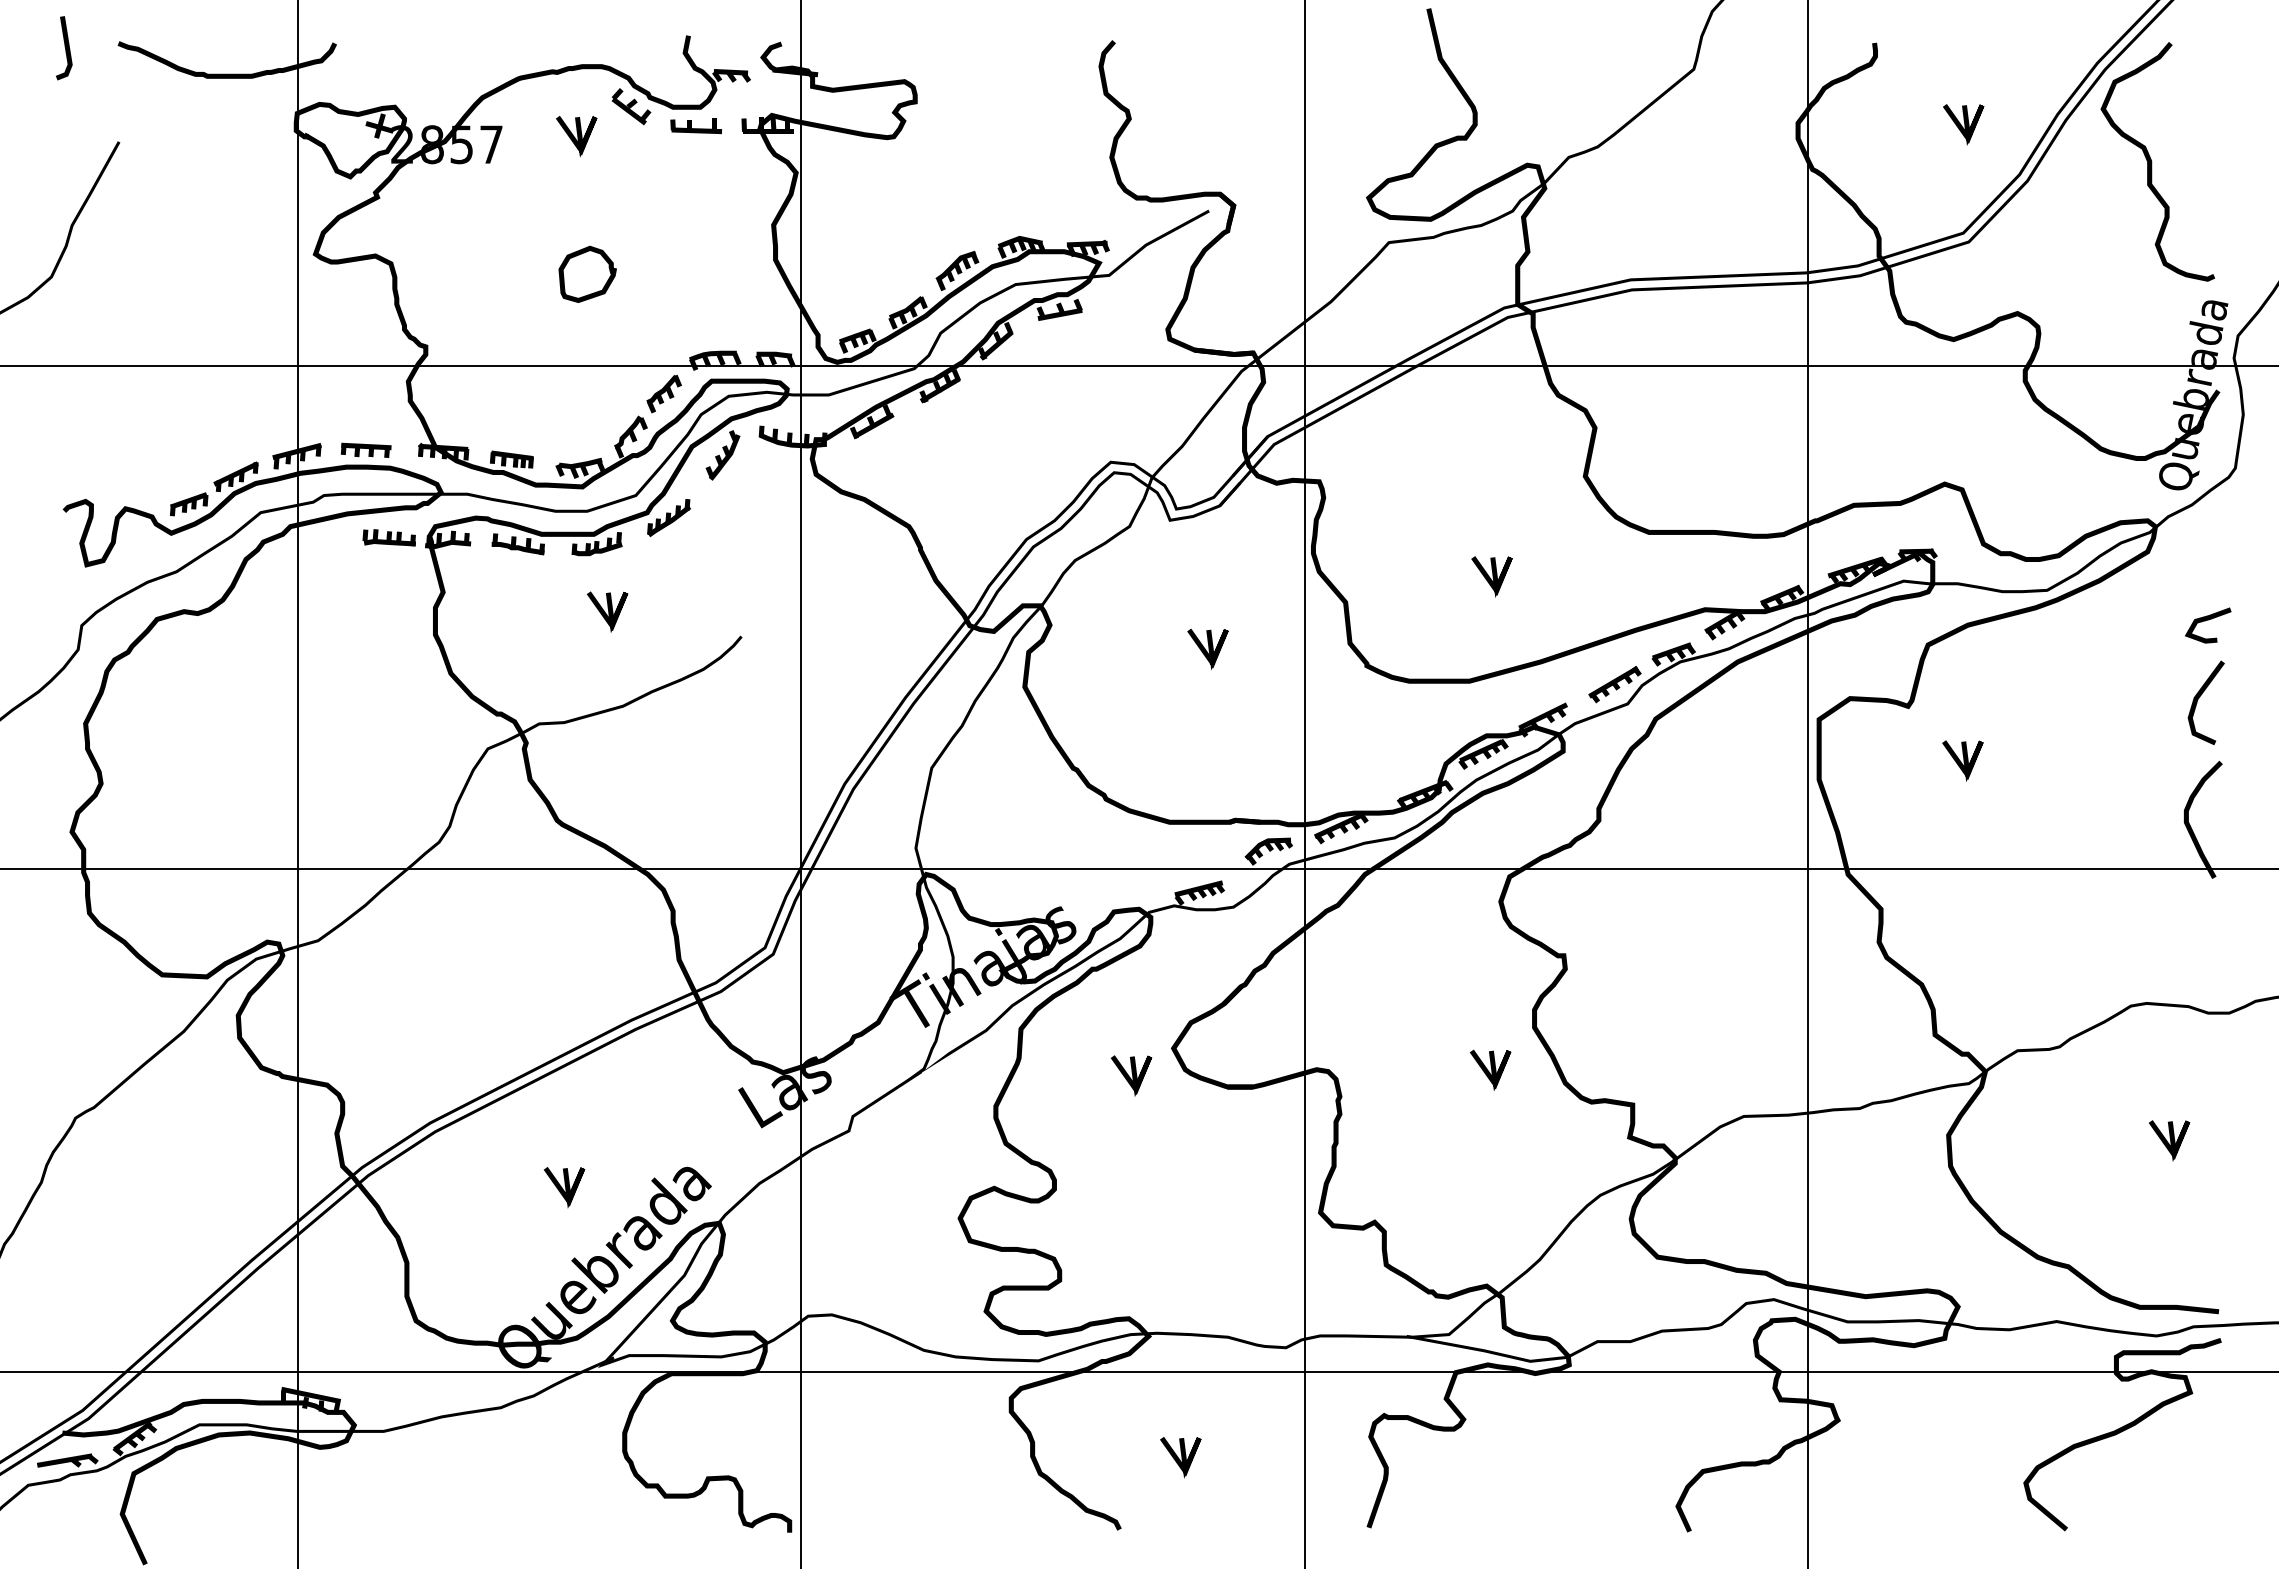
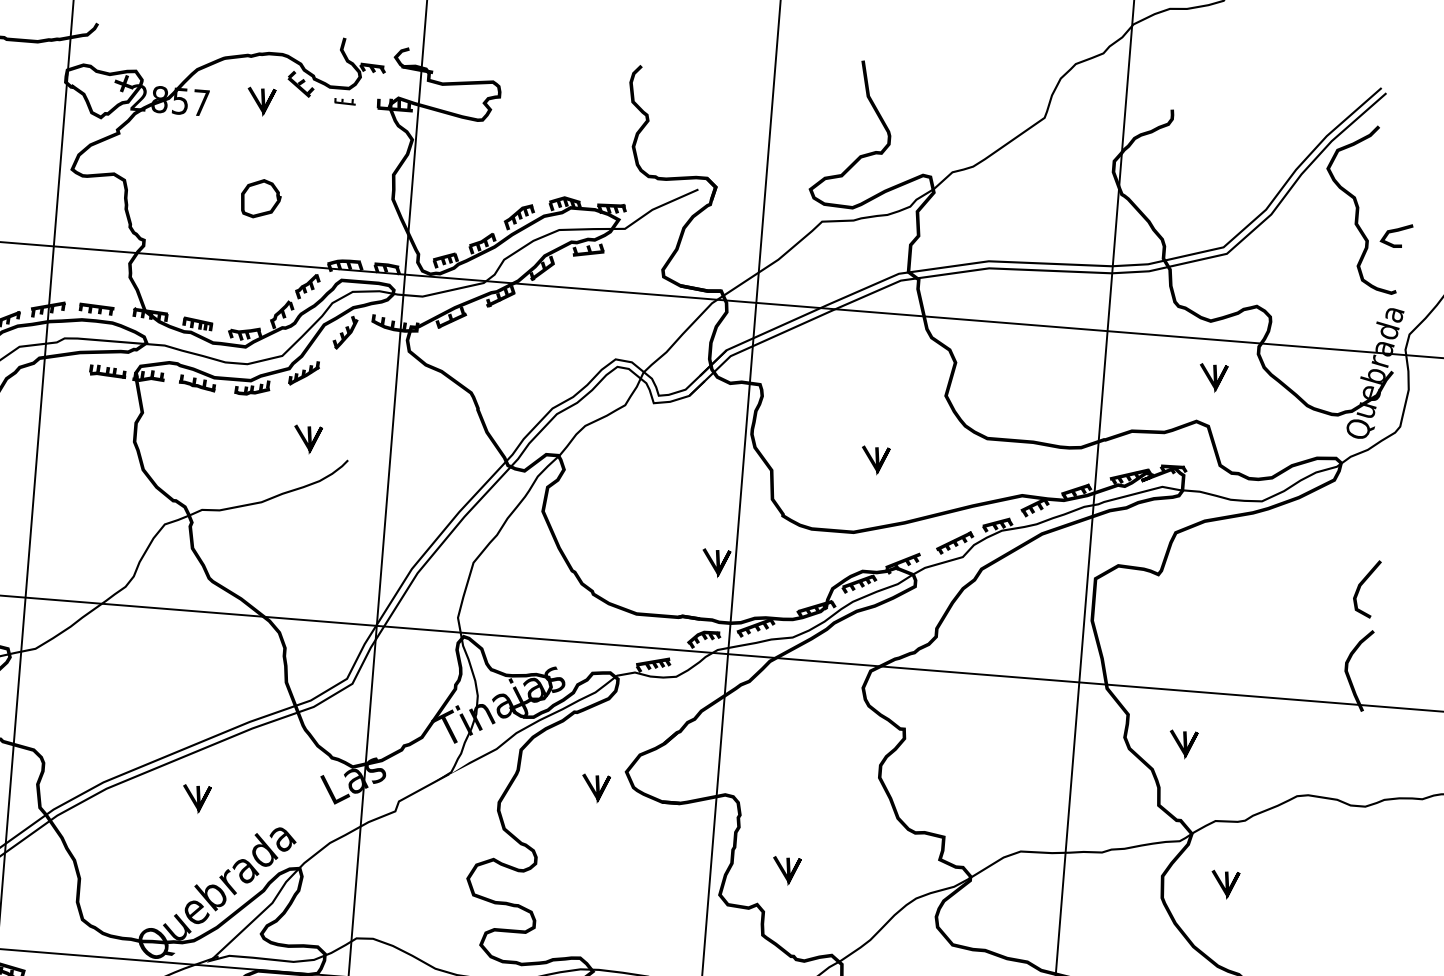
line: (1964, 124) -> (1213, 378), moved
part: (695, 126) -> (344, 101), size x0.6
line: (608, 611) -> (308, 439), moved
curve: (2208, 620) -> (1397, 232), moved
line: (1208, 649) -> (716, 563), moved
line: (1963, 760) -> (1183, 744), moved
line: (1491, 1069) -> (787, 870), moved
line: (2170, 1140) -> (1225, 884), moved
line: (565, 1187) -> (197, 799), moved

